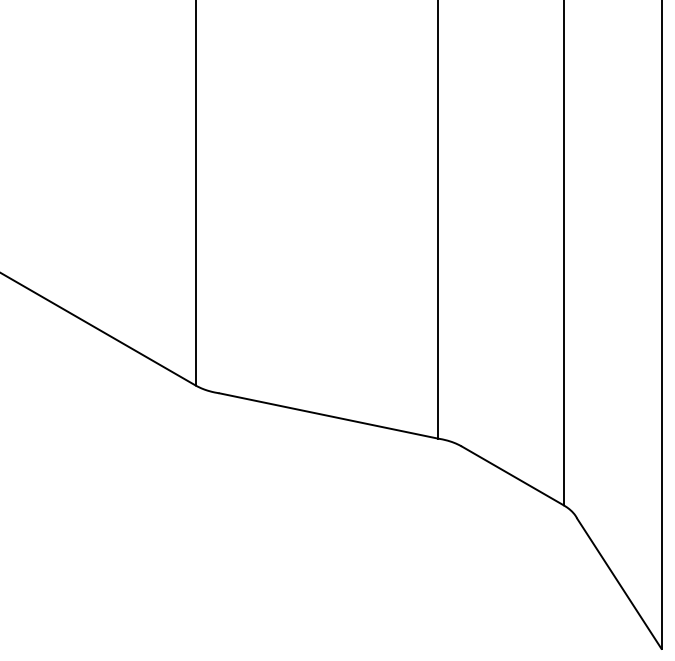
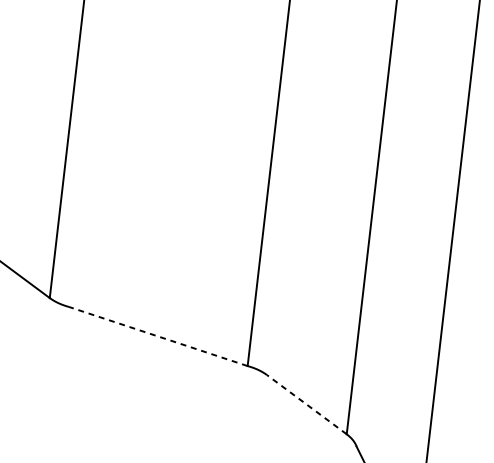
line: (328, 415) -> (158, 336), solid -> dashed
line: (512, 475) -> (306, 404), solid -> dashed

